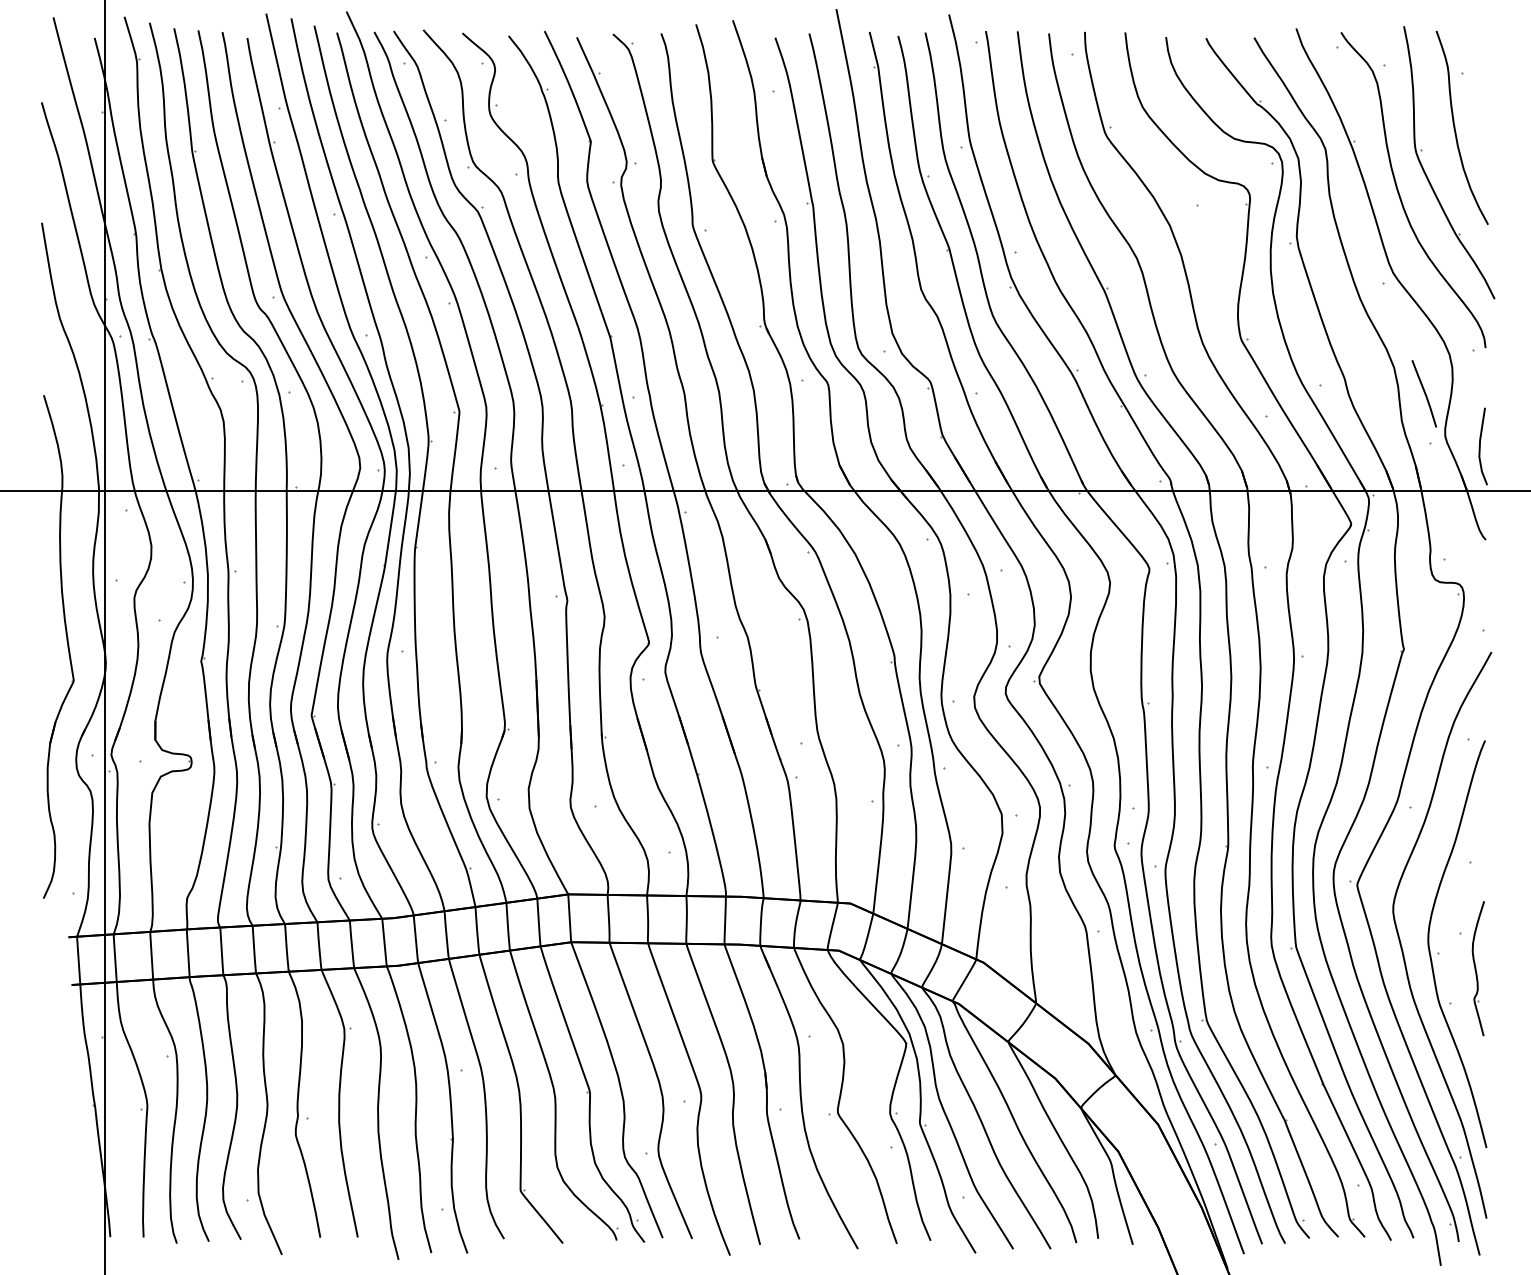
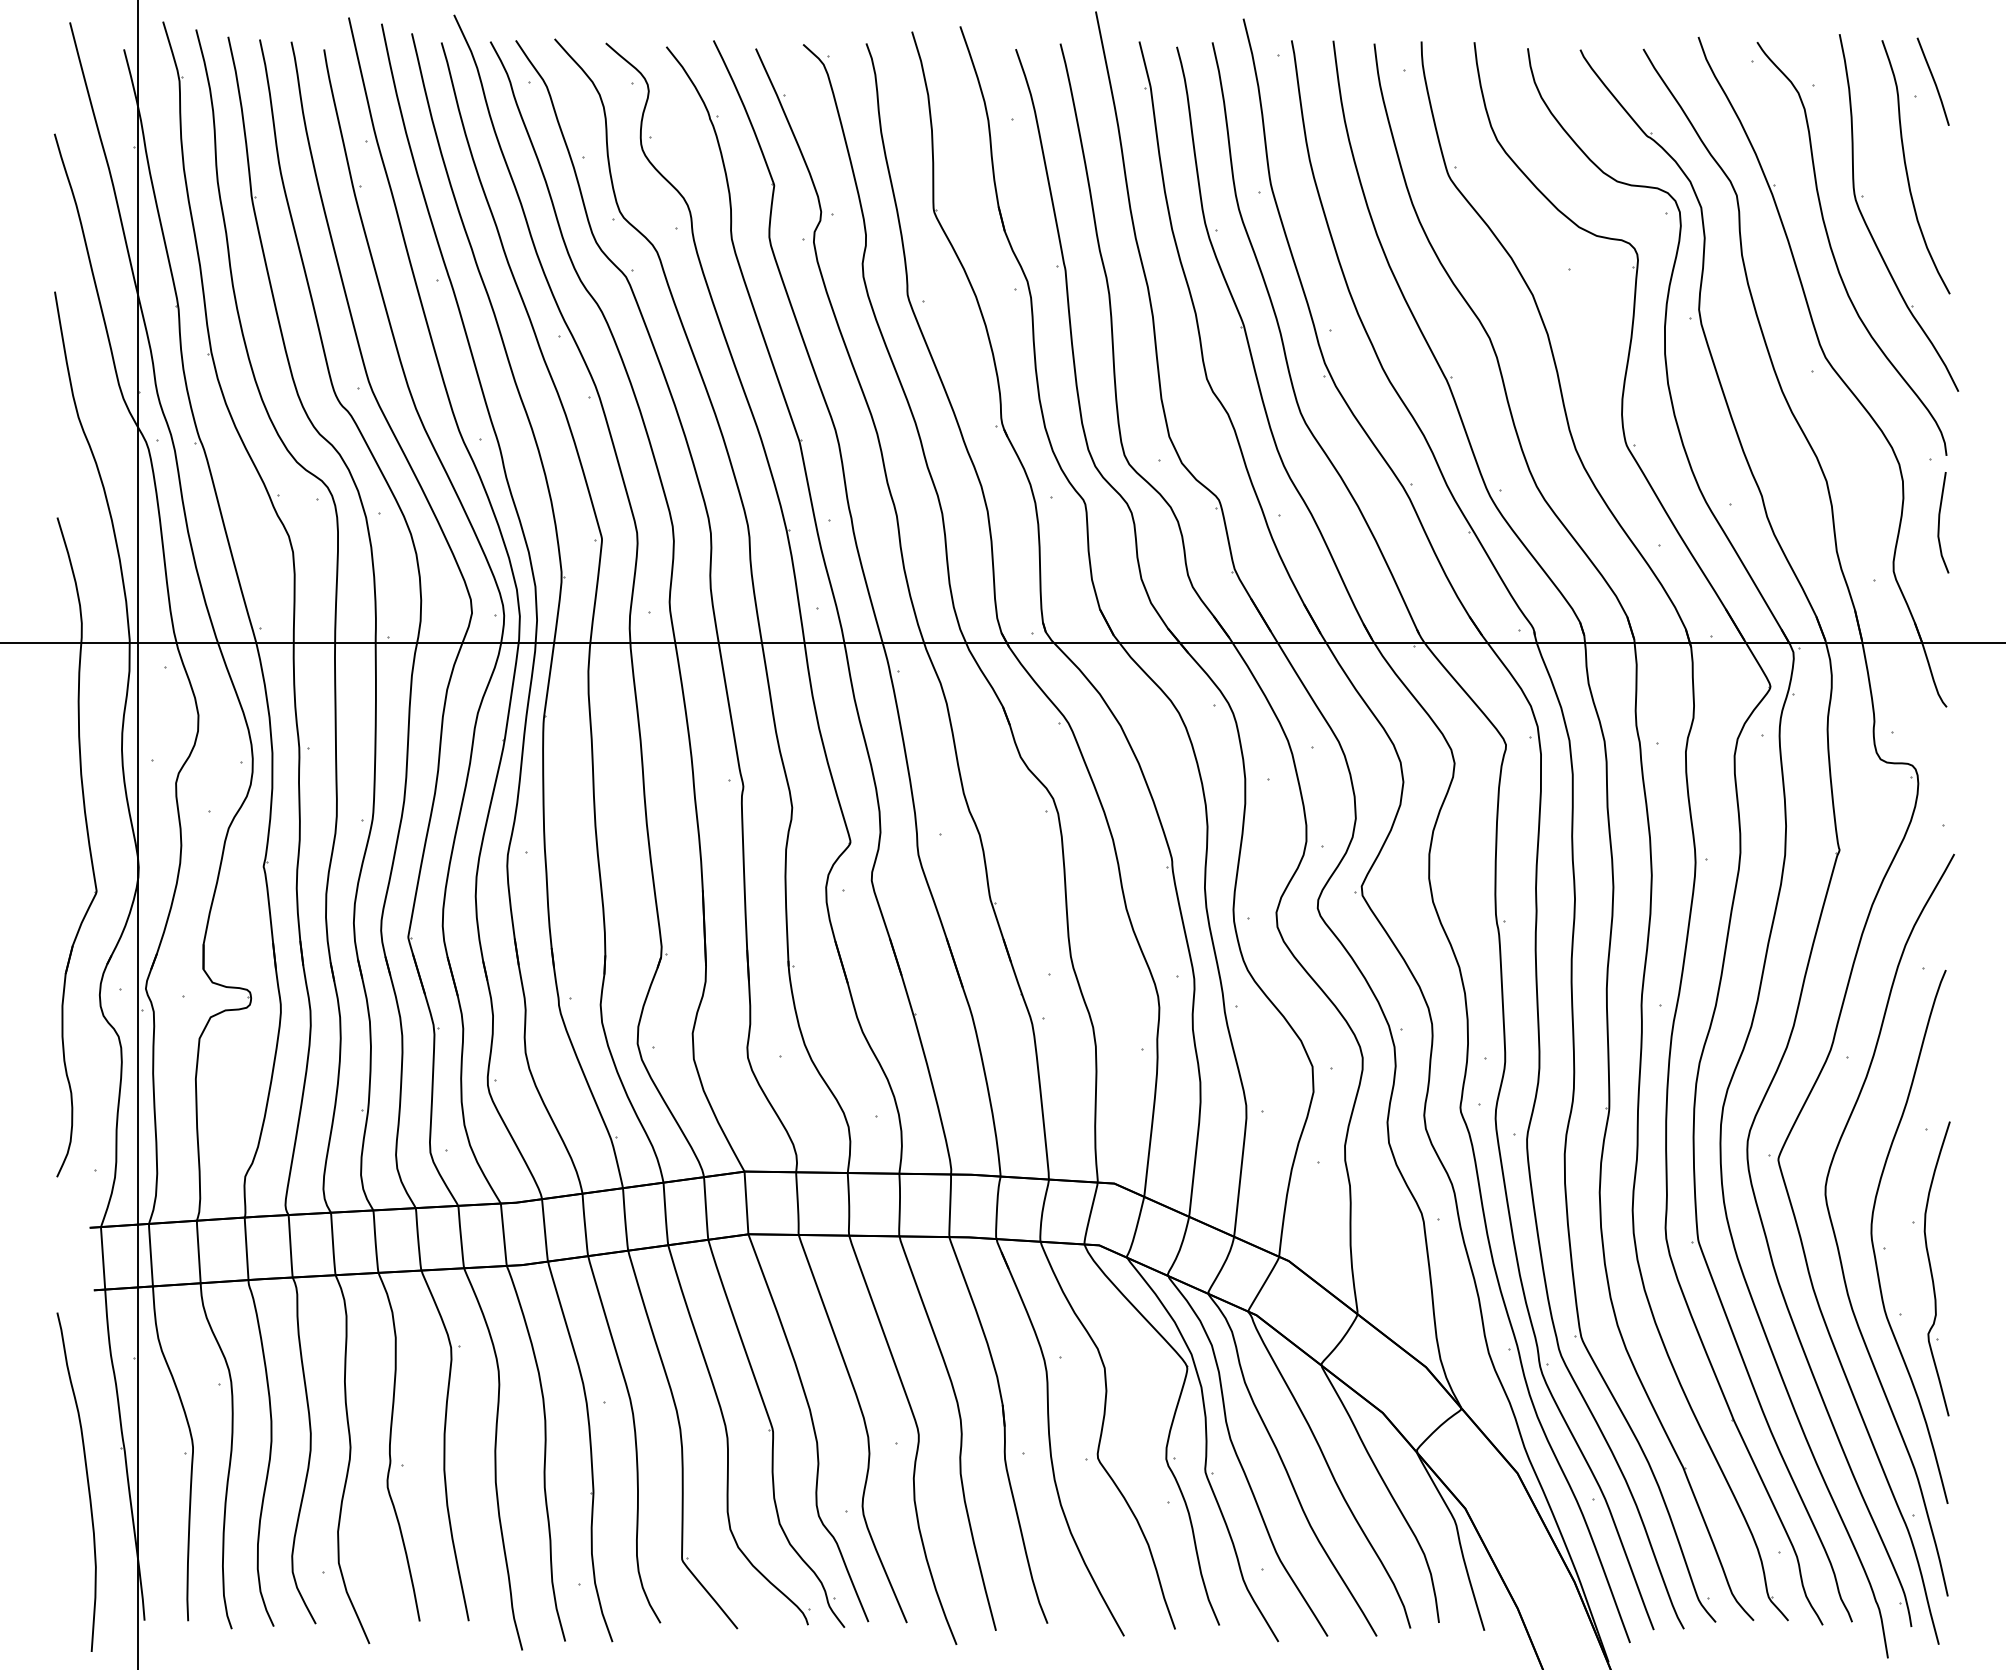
curve: (1424, 393) -> (1933, 81), moved
curve: (1480, 446) -> (1939, 522), moved
part: (1477, 968) -> (1936, 1268), size x1.67
curve: (66, 1128) -> (86, 1478), added

